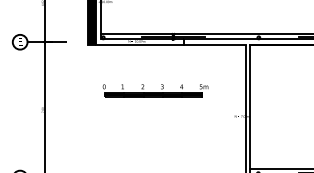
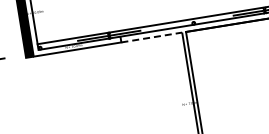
line: (215, 45) -> (152, 37), solid -> dashed
part: (155, 90) -> (100, 91), removed

